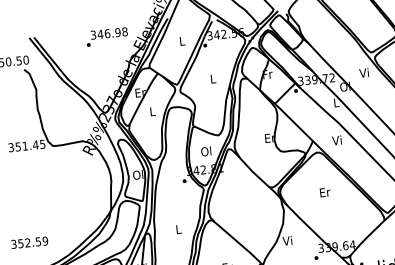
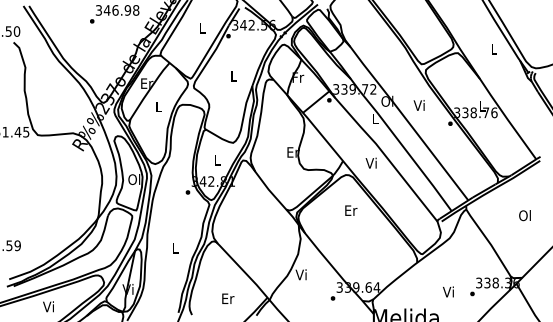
text: (363, 73) -> (418, 105), moved
text: (205, 150) -> (216, 159), Ol -> L
text: (325, 192) -> (351, 210), moved

